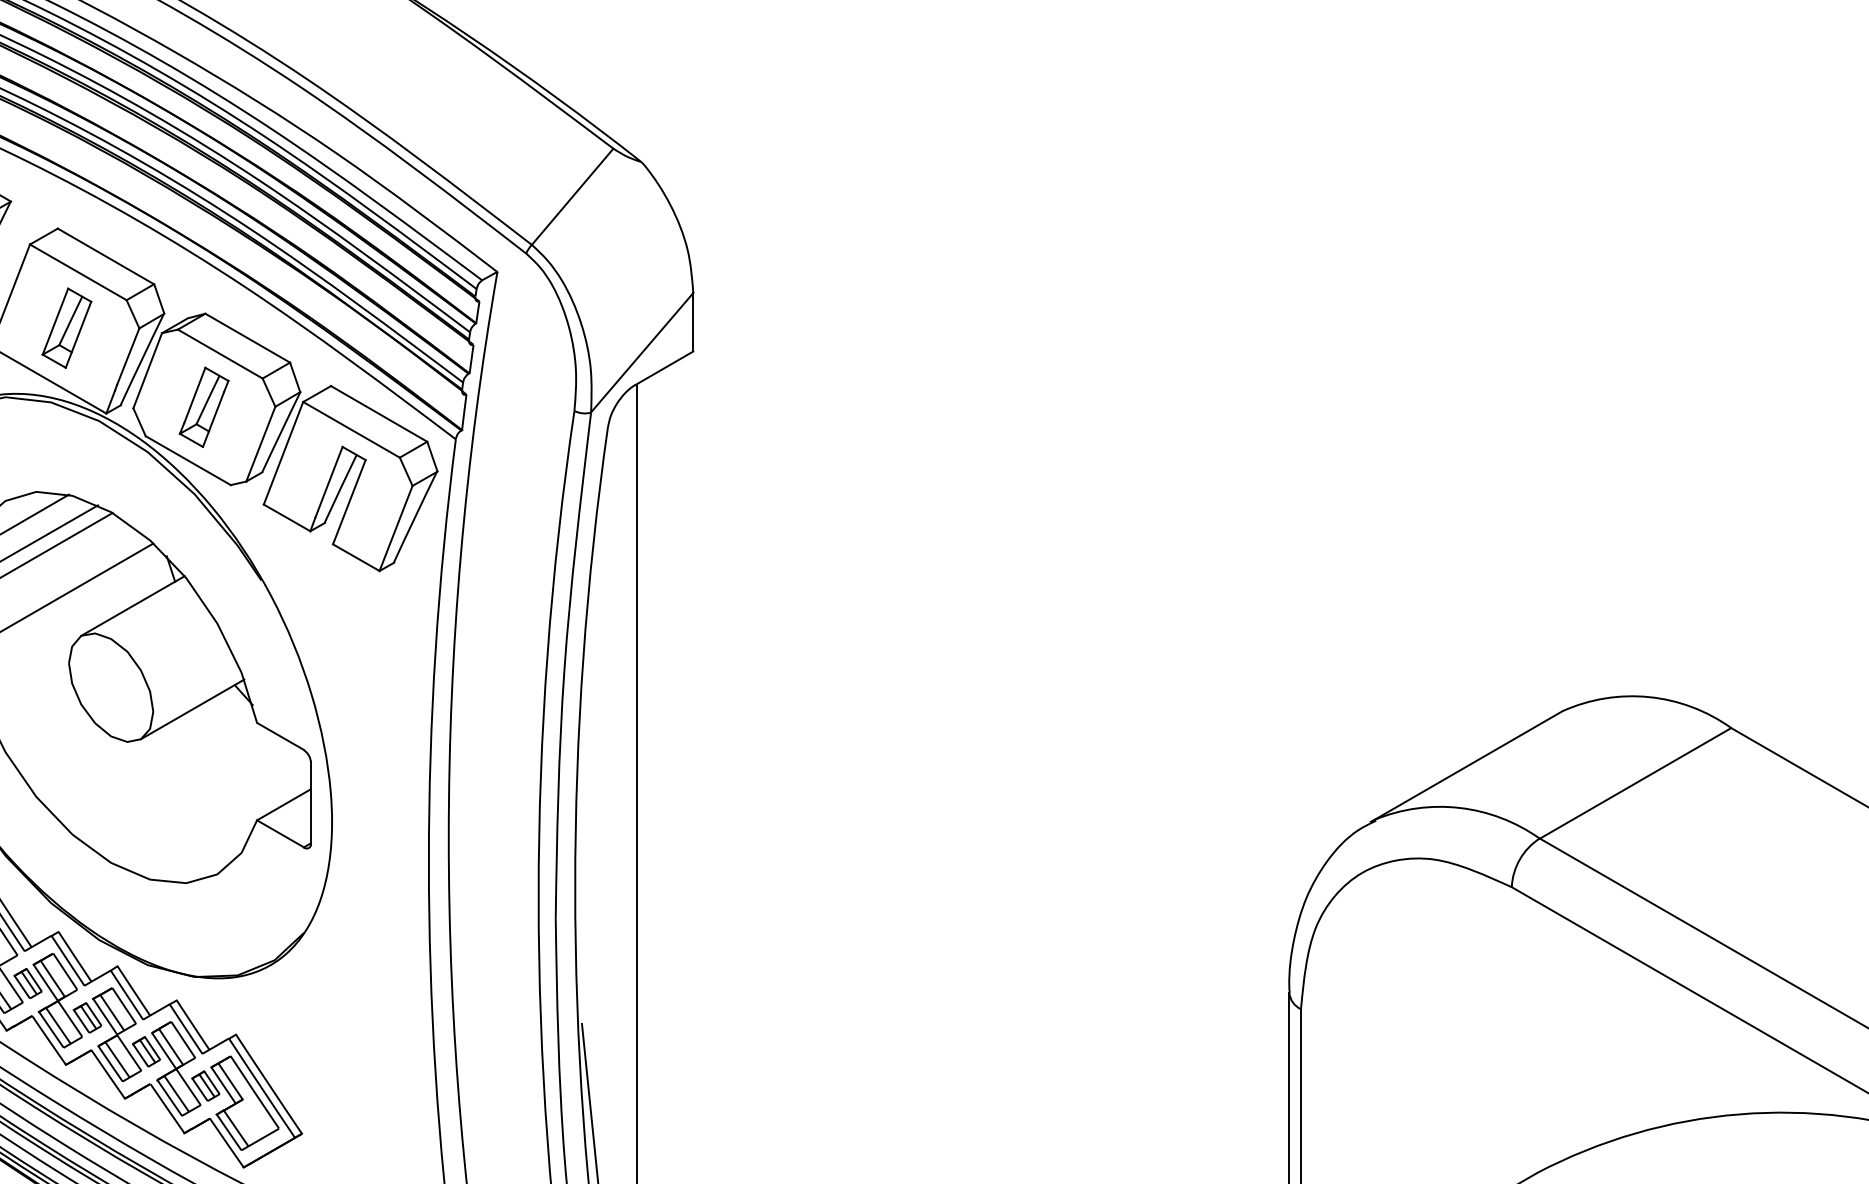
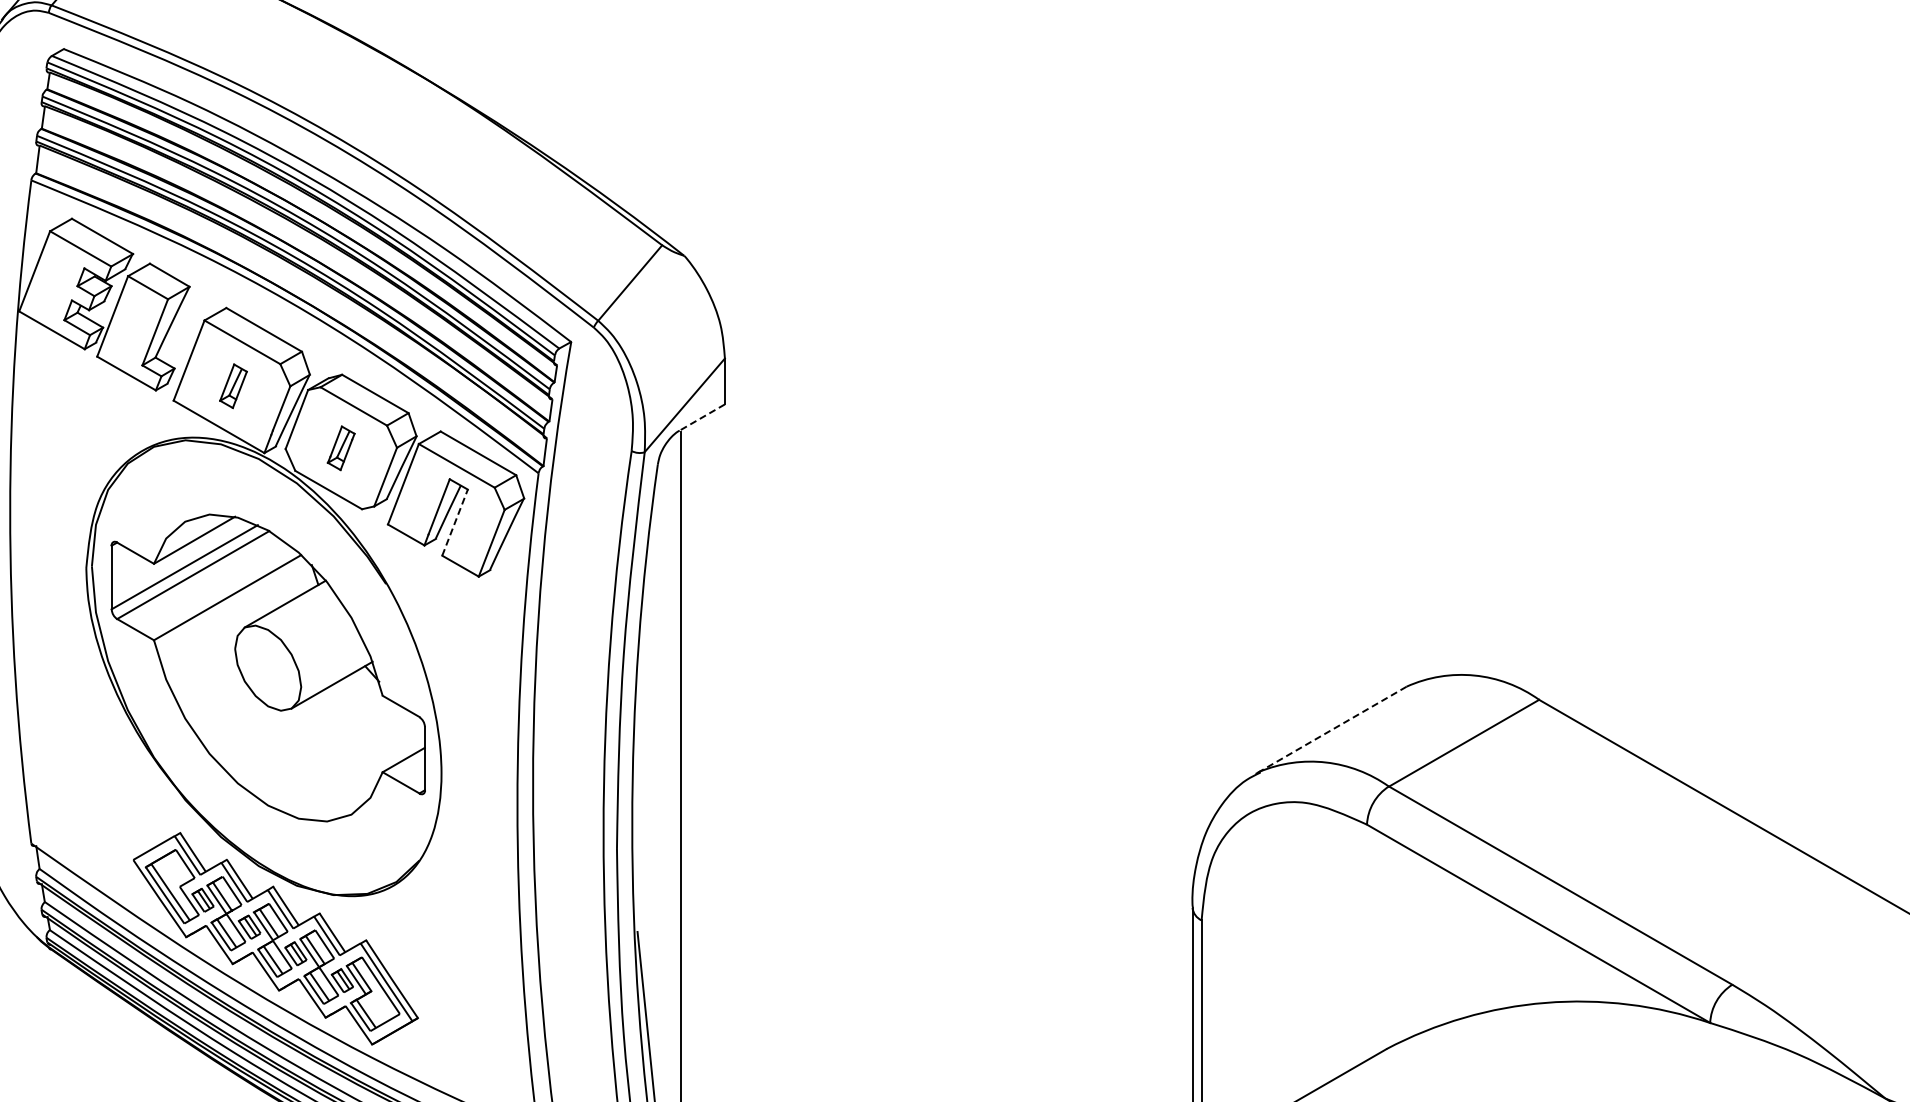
part: (66, 328) -> (233, 386), size x0.7
line: (663, 368) -> (701, 417), solid -> dashed
part: (204, 407) -> (341, 448), size x0.7
line: (349, 502) -> (455, 522), solid -> dashed
line: (1466, 767) -> (1331, 730), solid -> dashed

